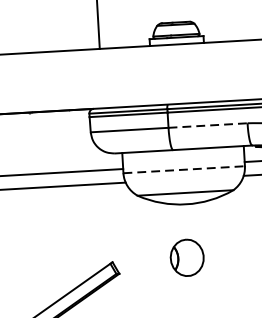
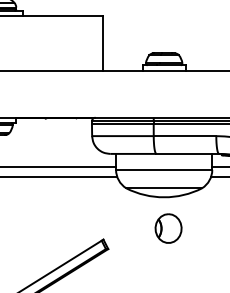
line: (208, 125) -> (185, 136), dashed -> solid
line: (184, 169) -> (164, 169), dashed -> solid
part: (187, 257) -> (168, 228), moved

